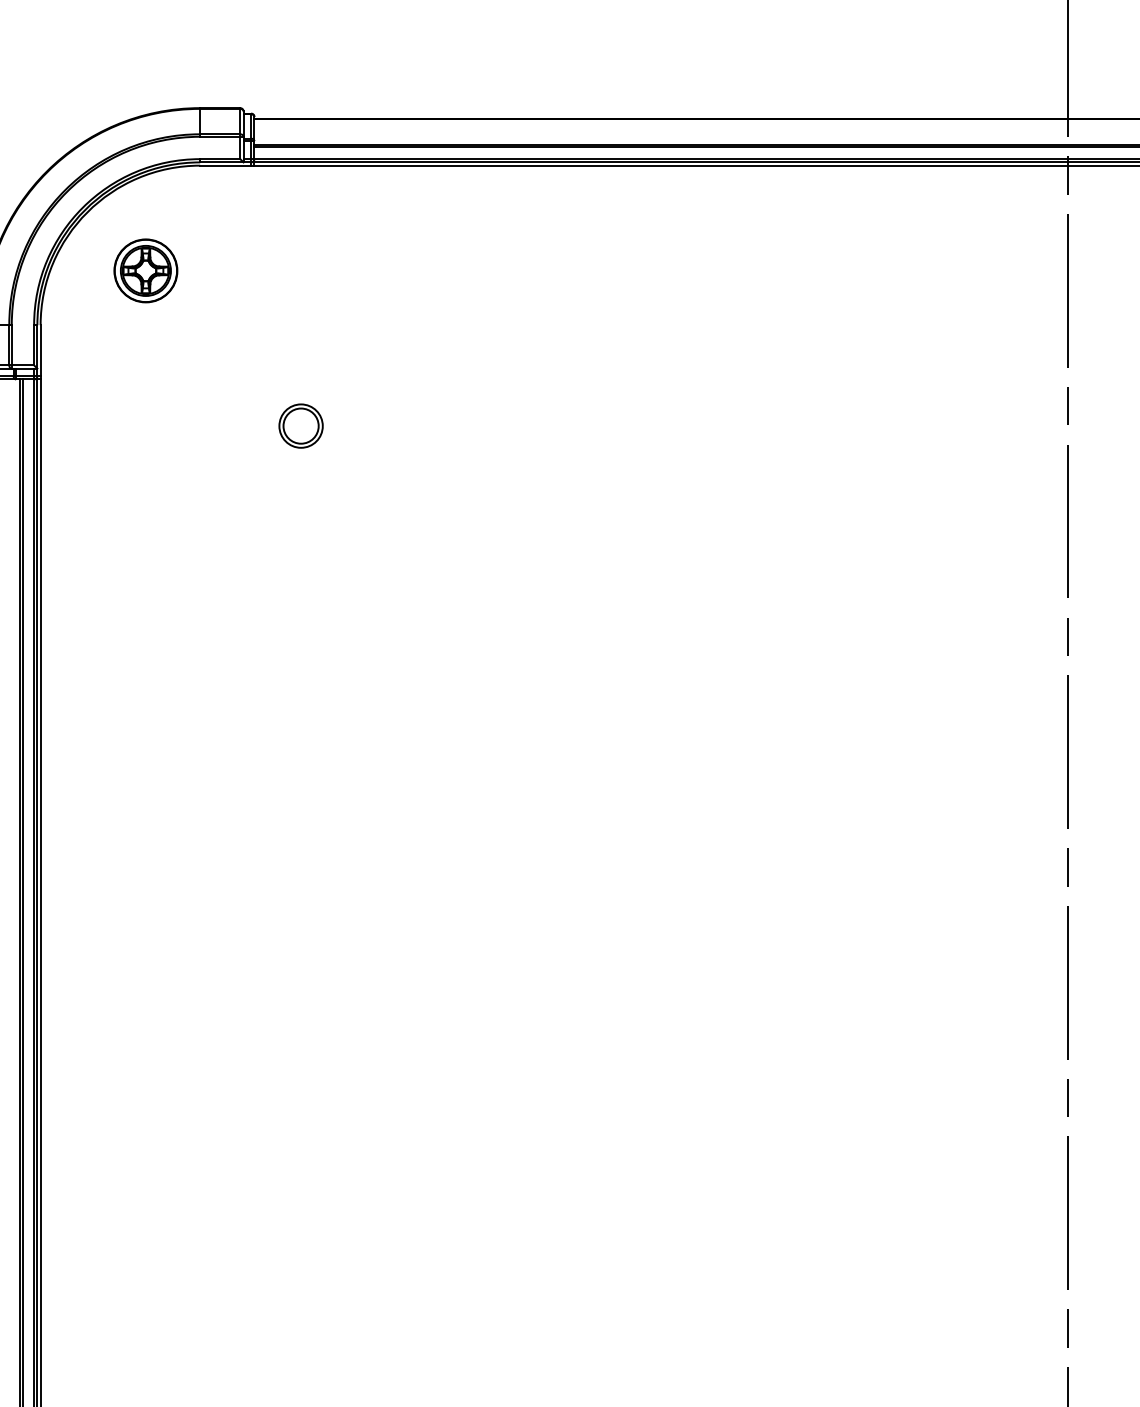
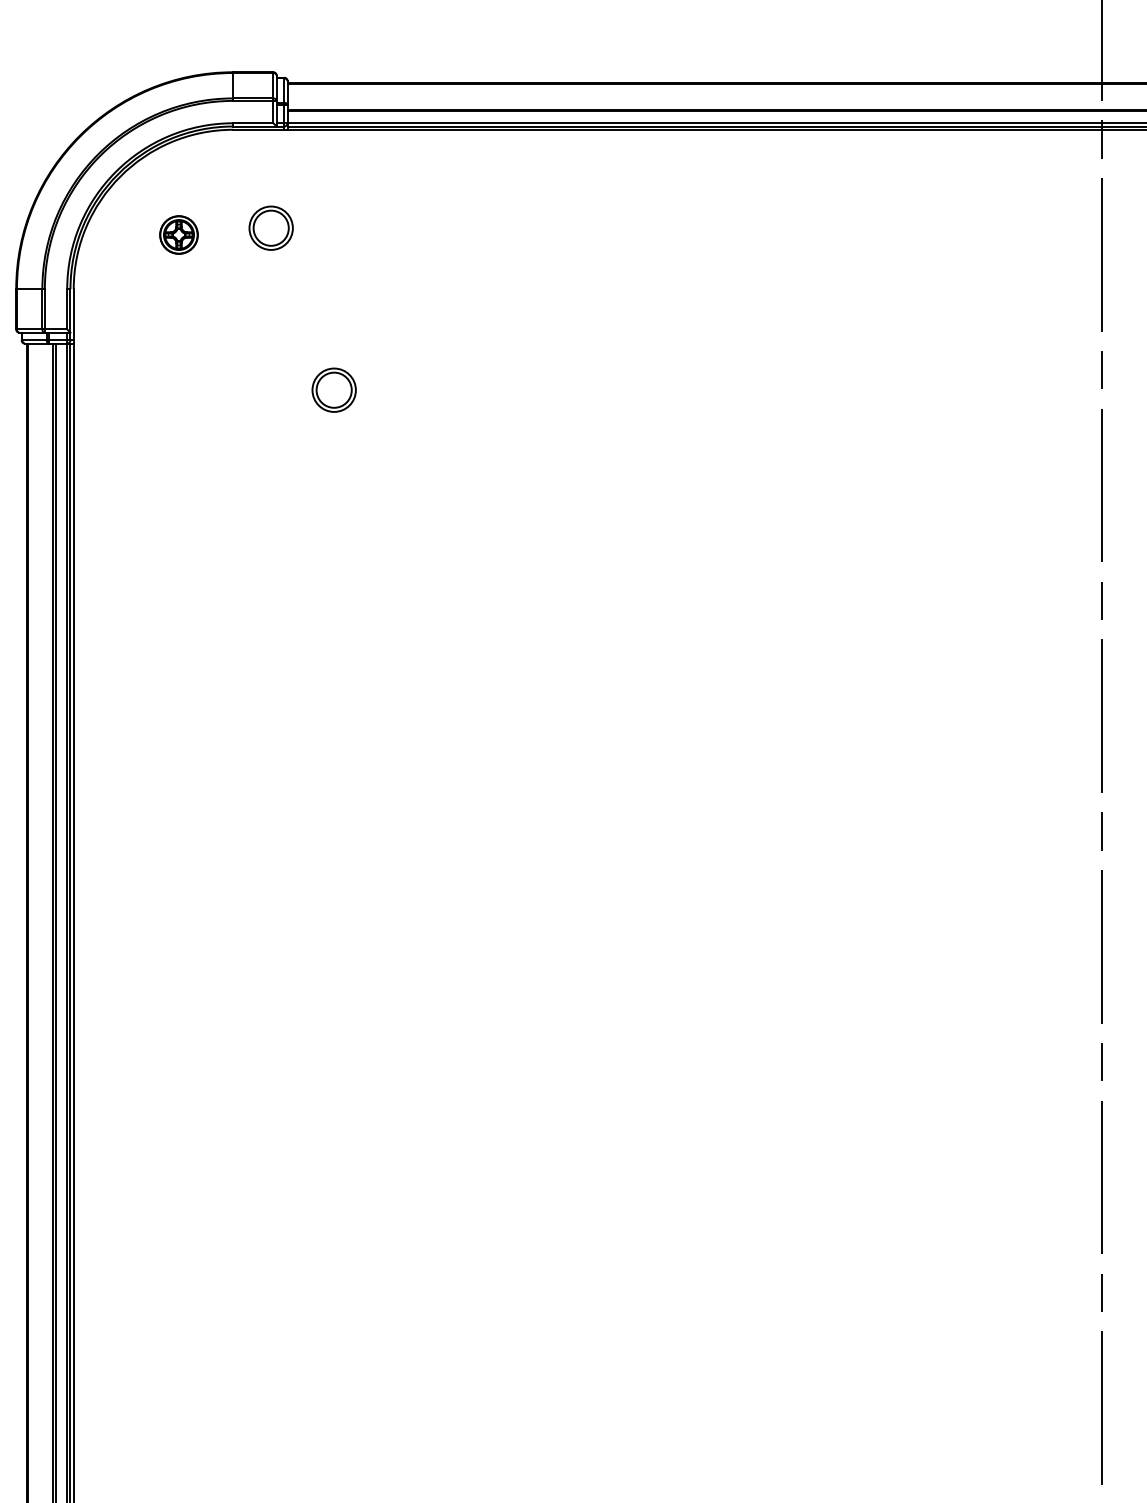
part: (237, 263) -> (270, 227), added
part: (145, 270) -> (178, 234), size x0.6

